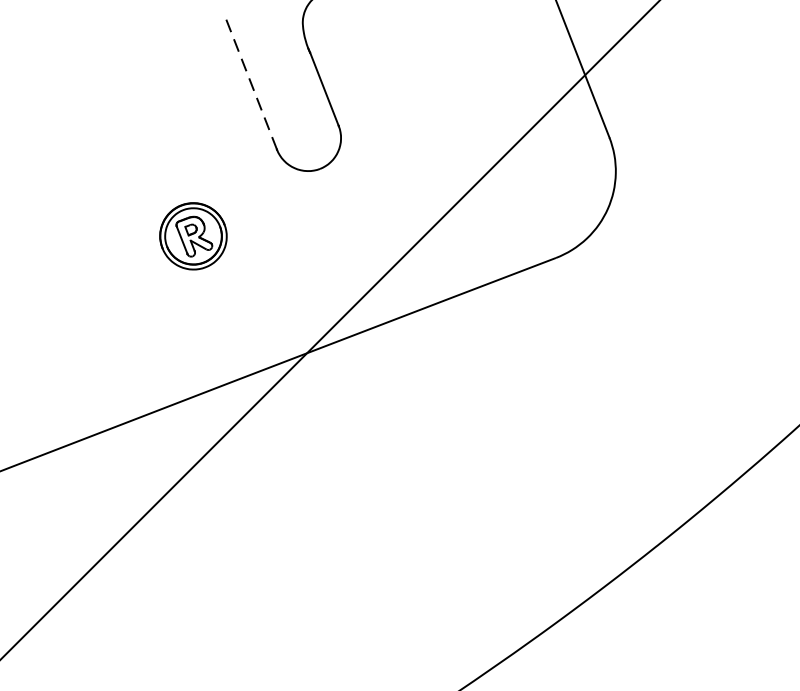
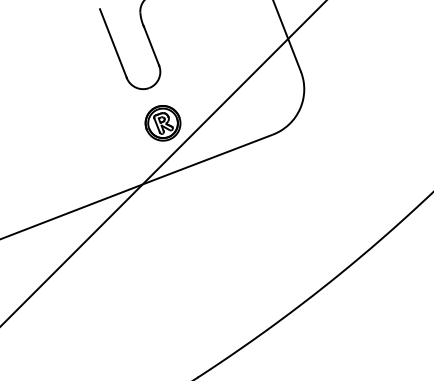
line: (251, 83) -> (113, 43), dashed -> solid
part: (192, 236) -> (162, 123), moved

